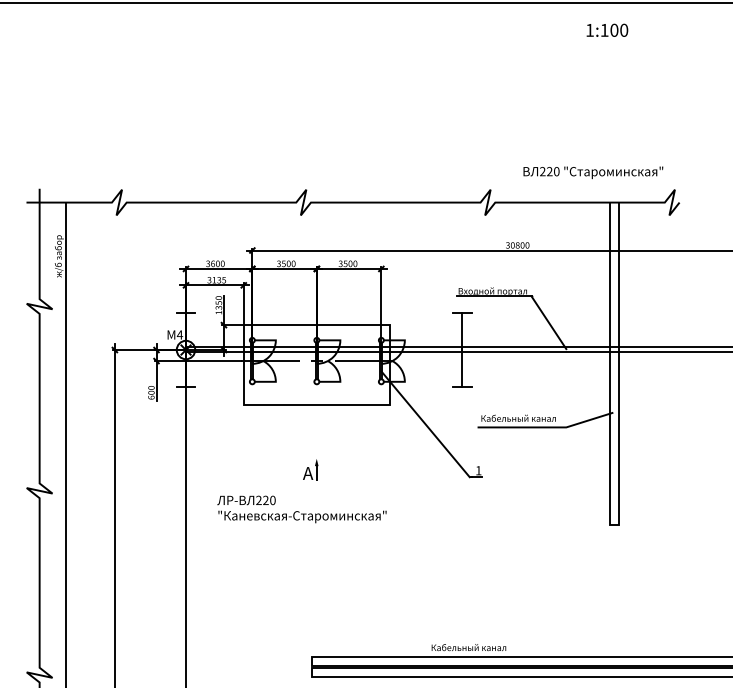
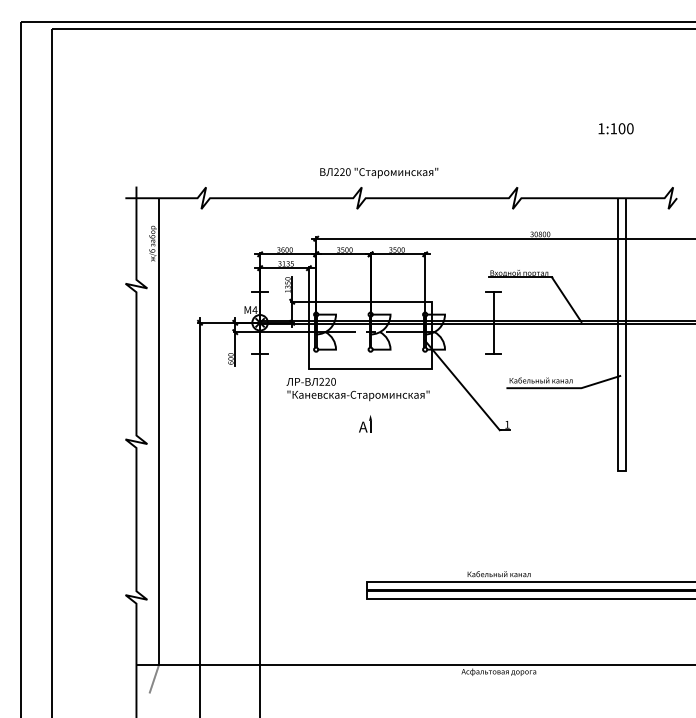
text: (606, 30) -> (615, 128), moved
text: (593, 172) -> (379, 172), moved
text: (301, 509) -> (357, 389), moved

